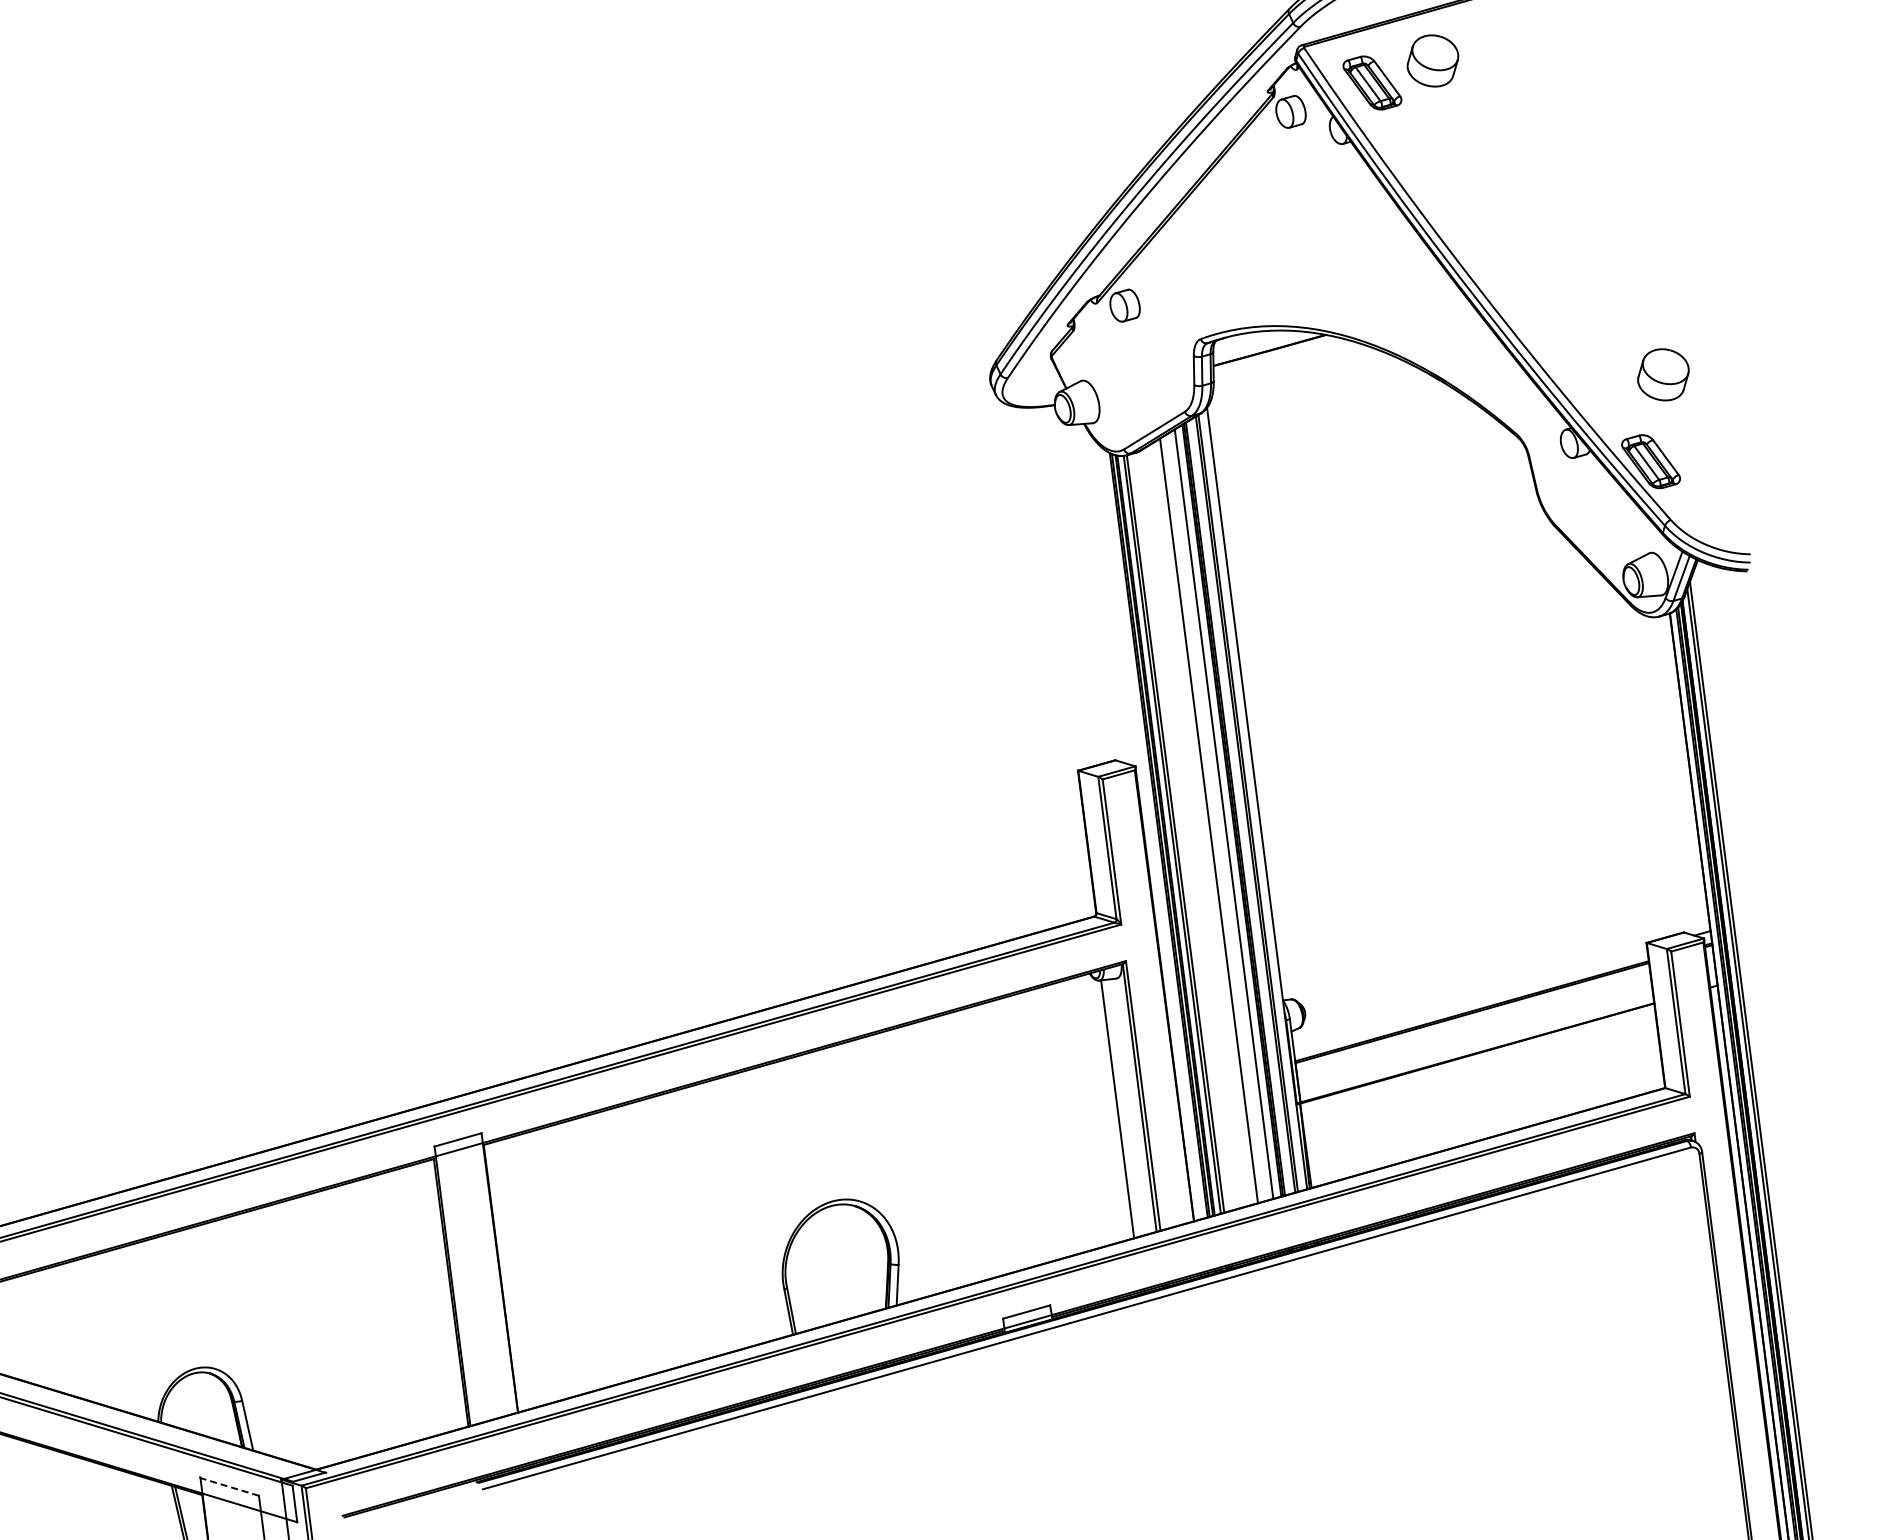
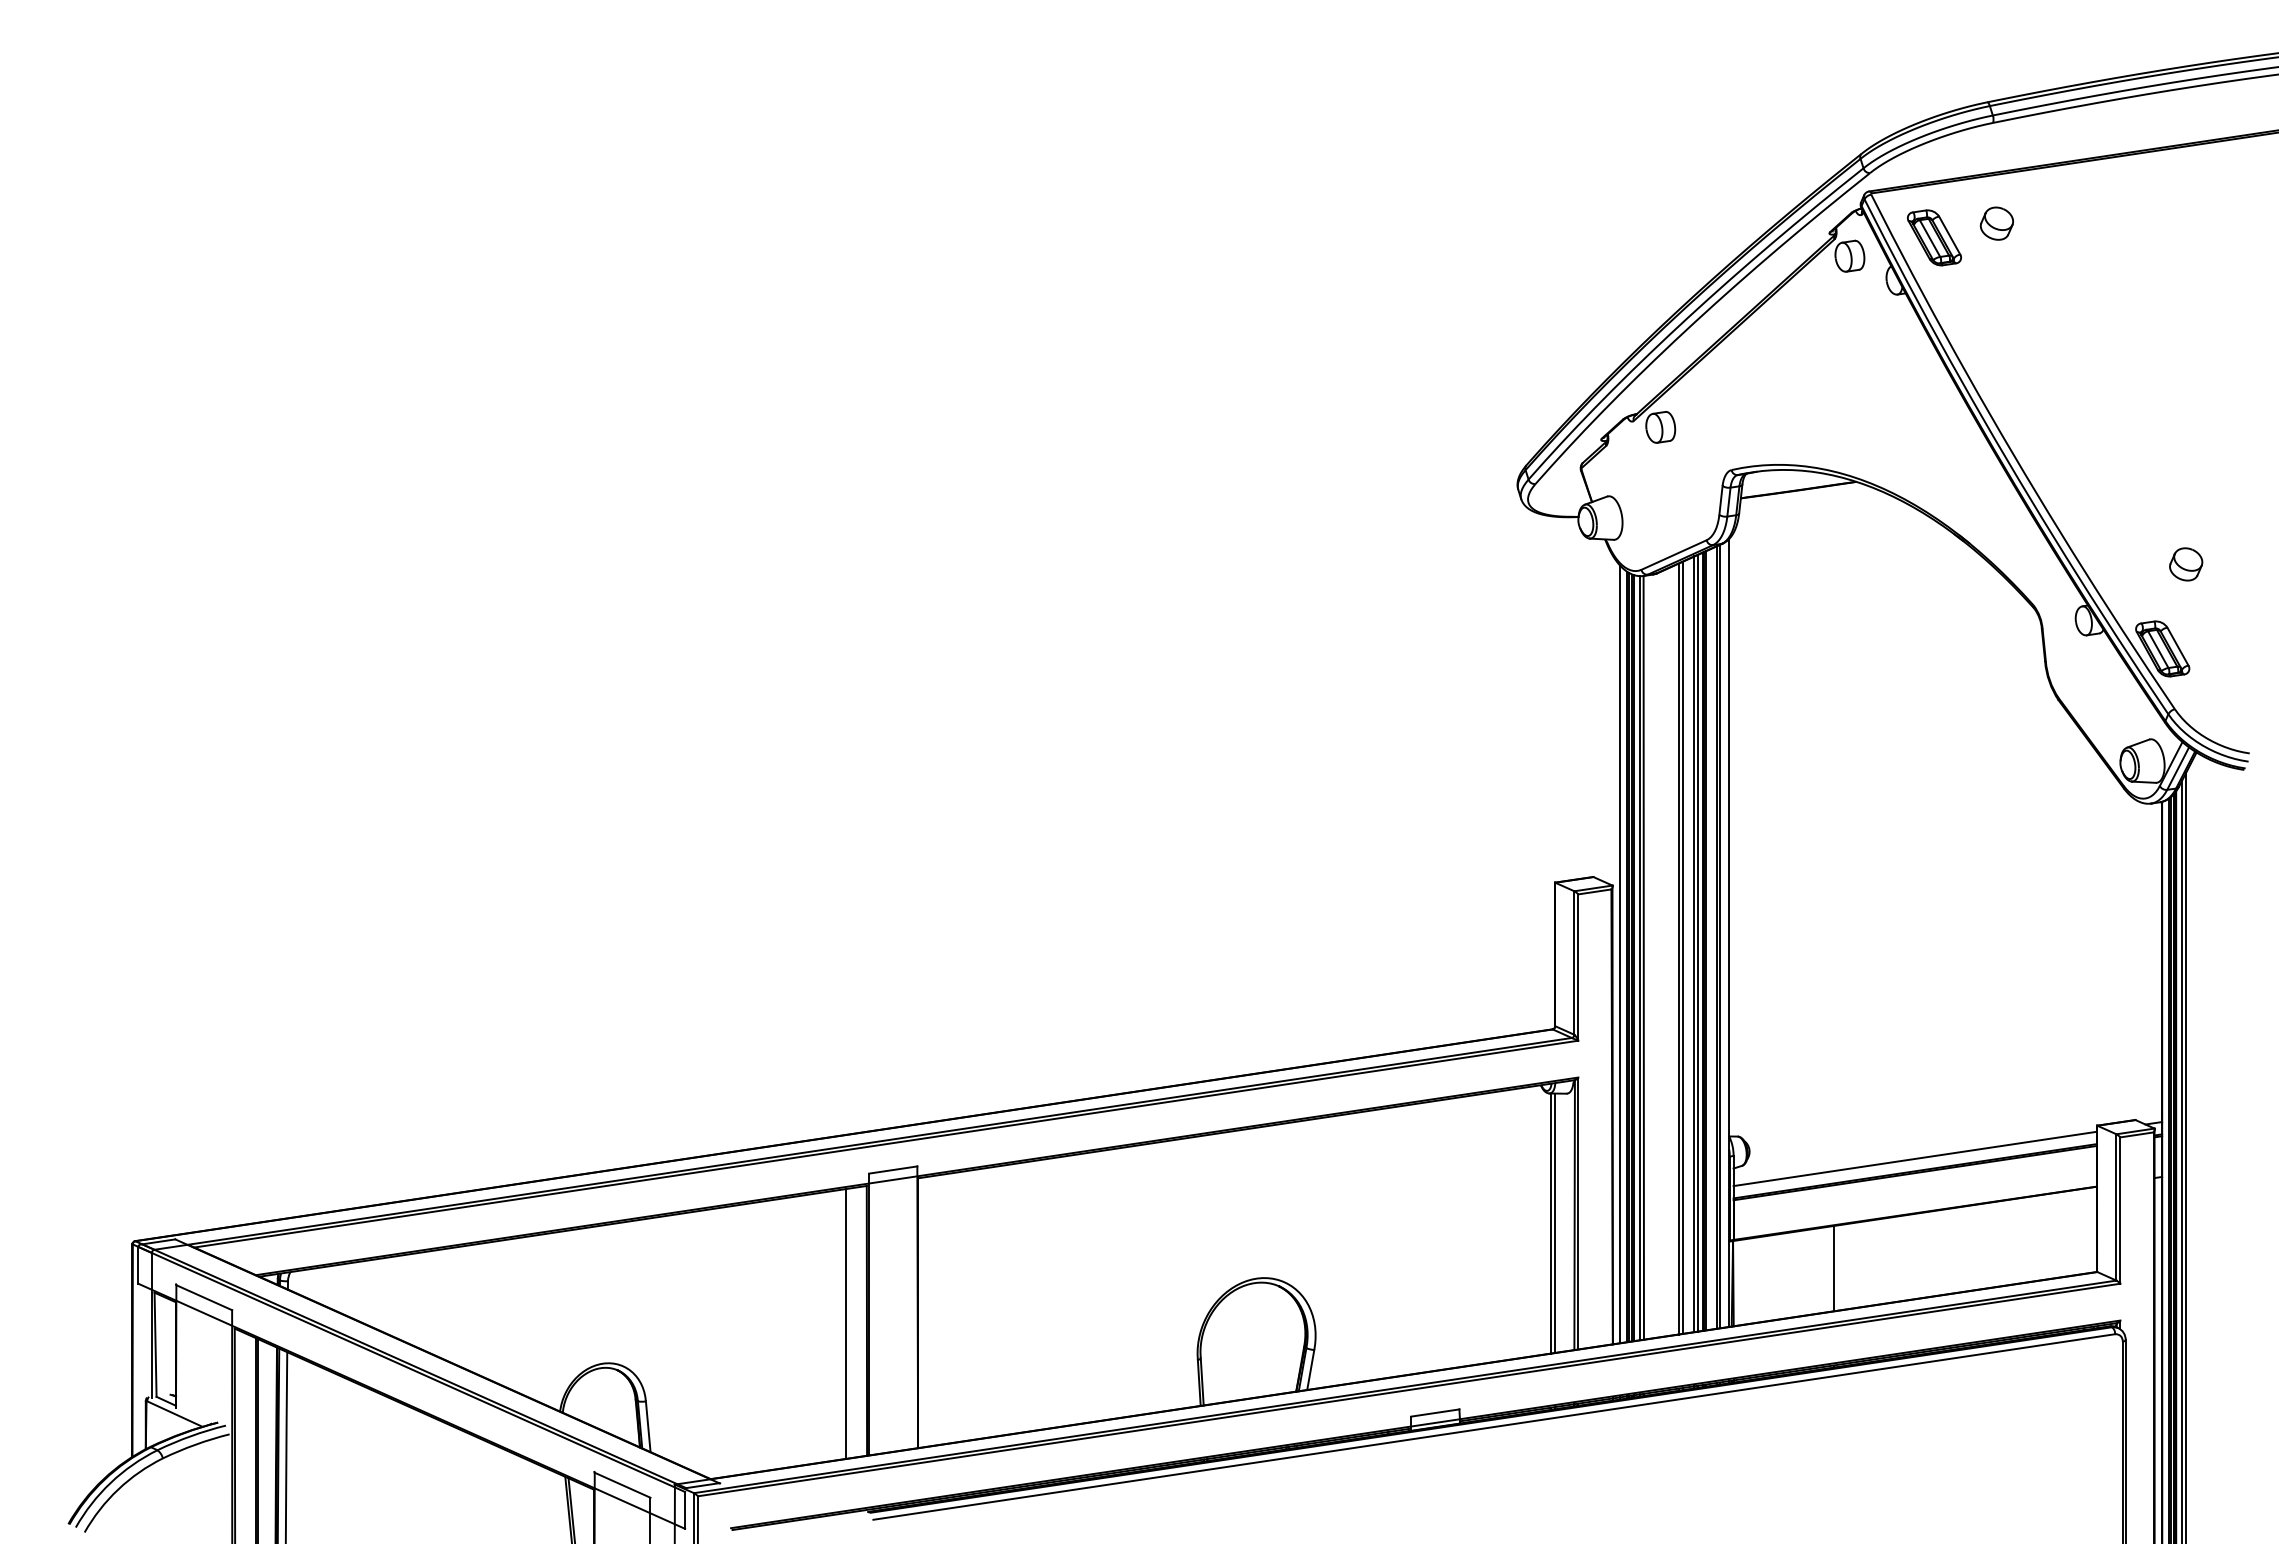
part: (1432, 60) -> (1996, 223), size x0.62
part: (1663, 374) -> (2186, 564), size x0.62
line: (1227, 811) -> (1698, 942), added
line: (1213, 818) -> (1683, 947), added
line: (1152, 833) -> (1620, 954), added
line: (1470, 998) -> (1915, 1158), added
line: (1120, 1107) -> (1554, 1222), added
line: (1403, 1118) -> (1833, 1268), added
line: (431, 1298) -> (846, 1323), added
line: (229, 1487) -> (622, 1485), dashed -> solid

